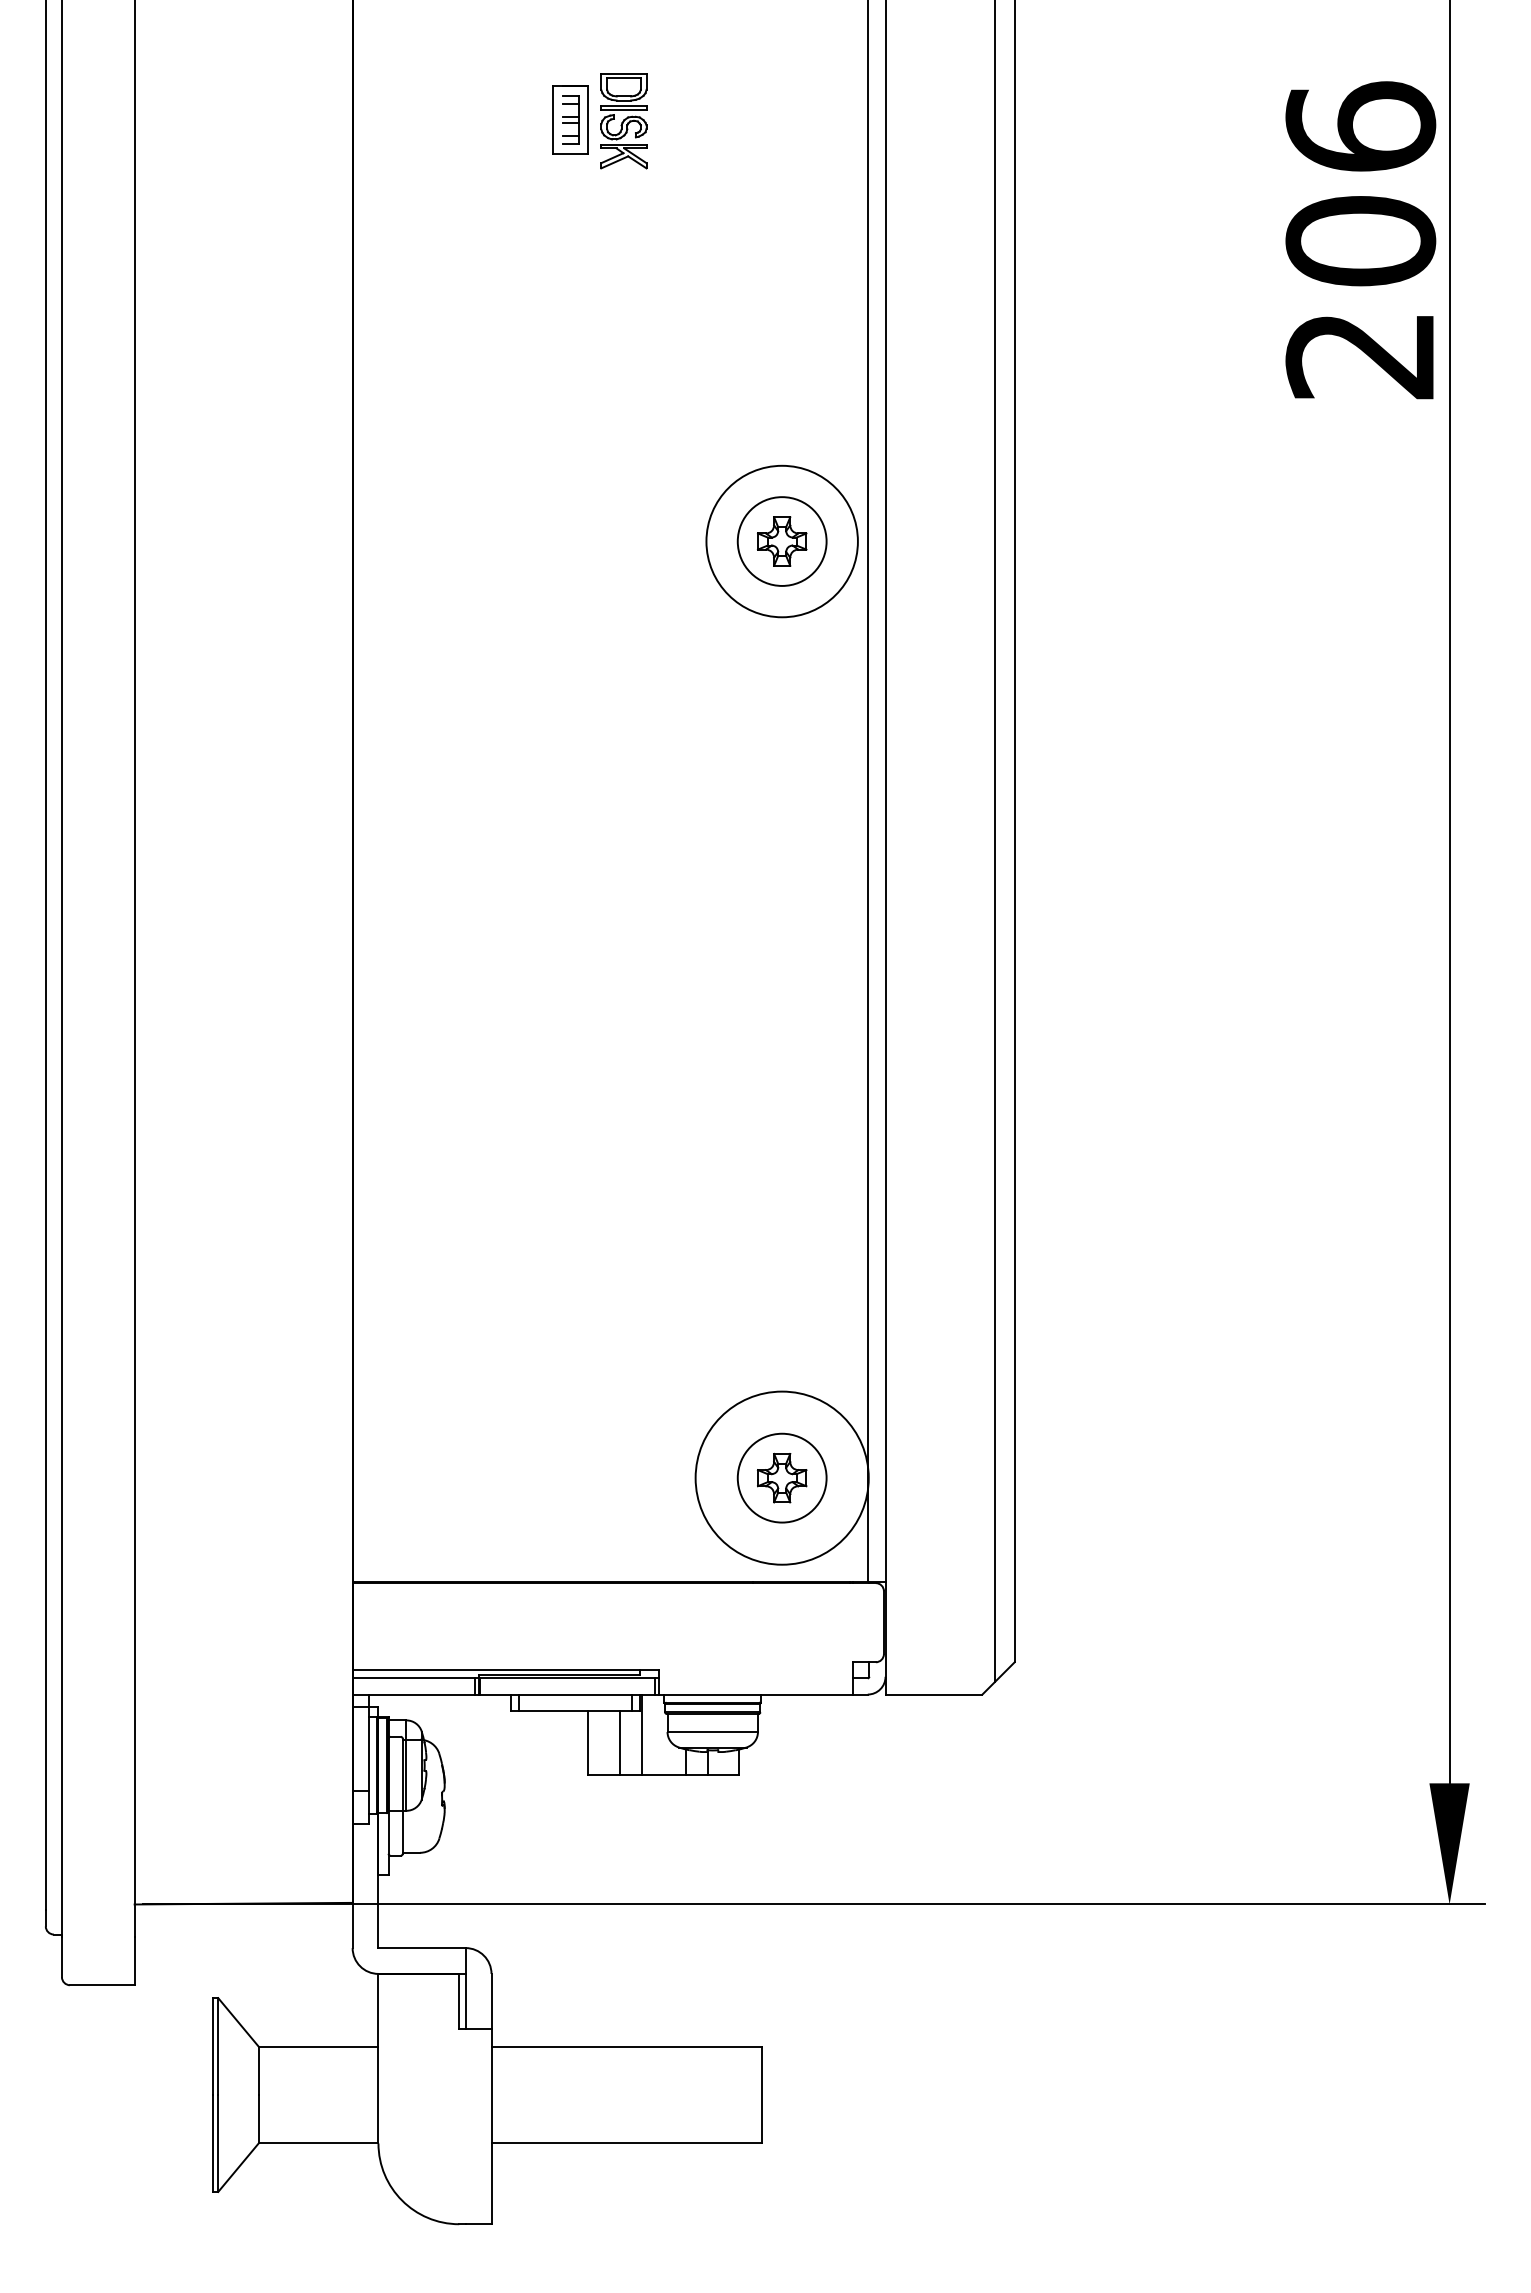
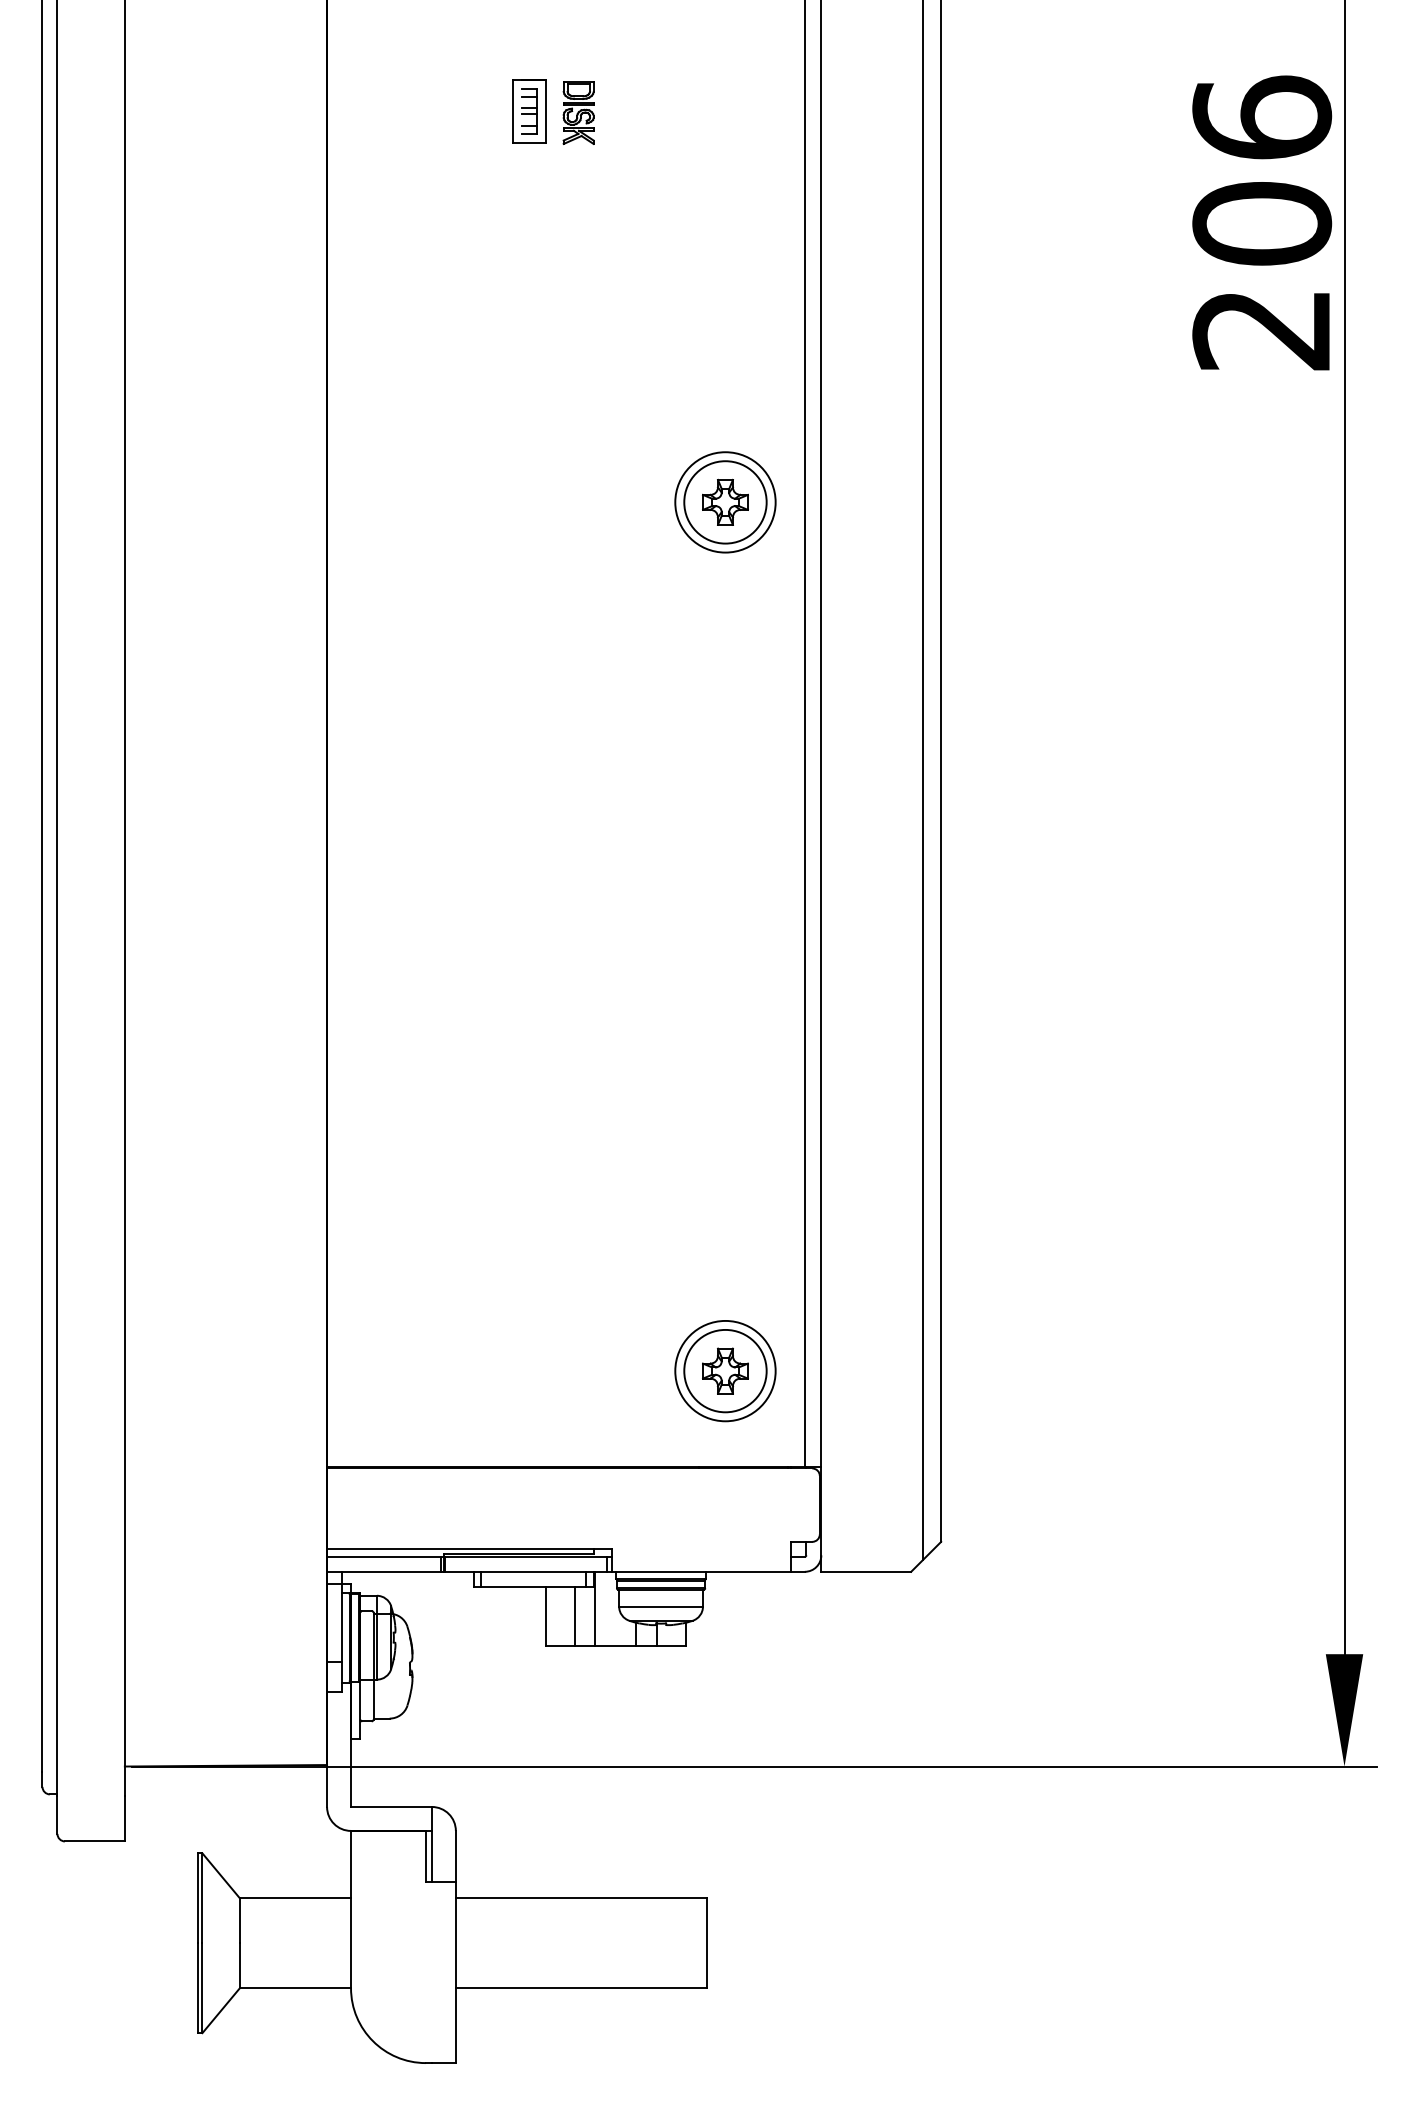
part: (623, 121) -> (578, 112), size x0.71
circle: (782, 541) -> (725, 502), size x0.71
circle: (782, 1478) -> (725, 1371), size x0.62

